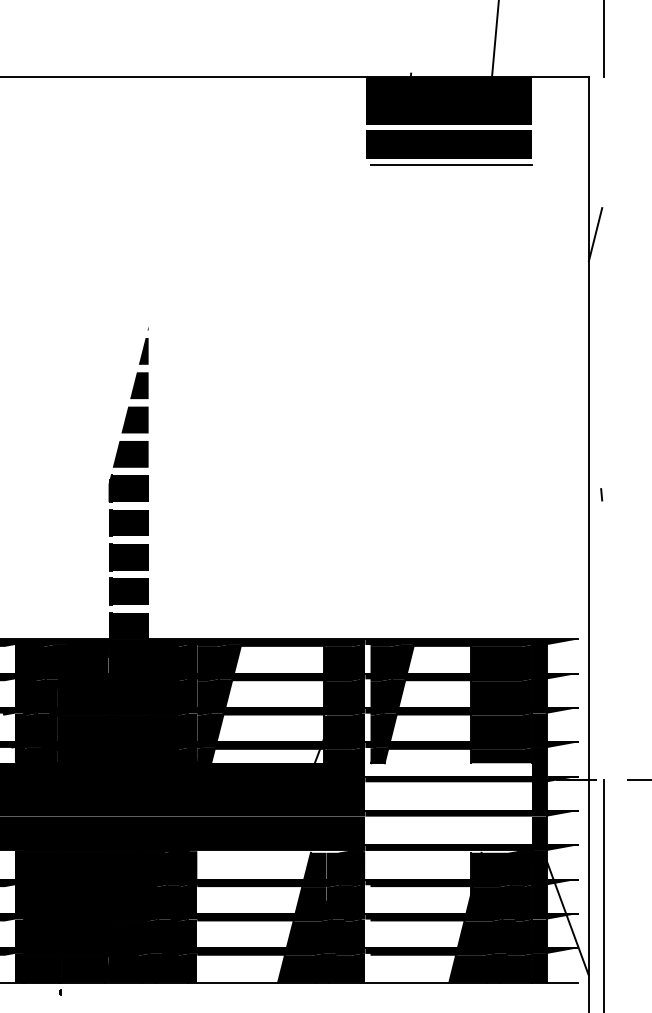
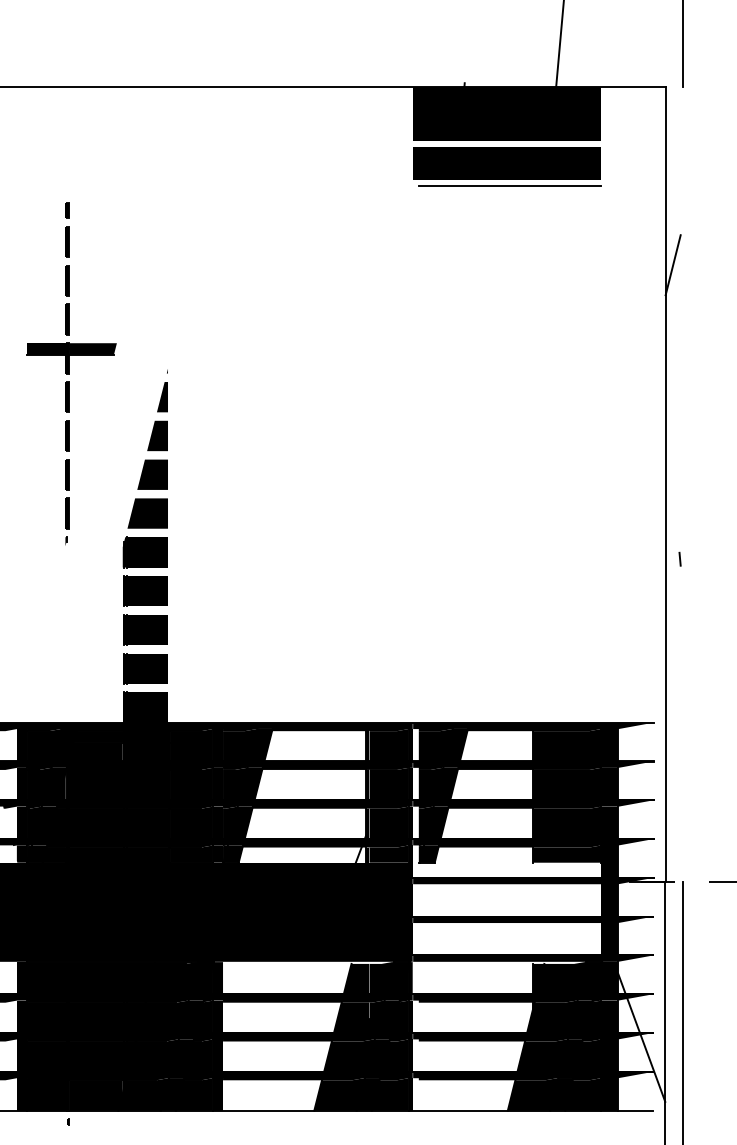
part: (63, 330) -> (71, 373), added

